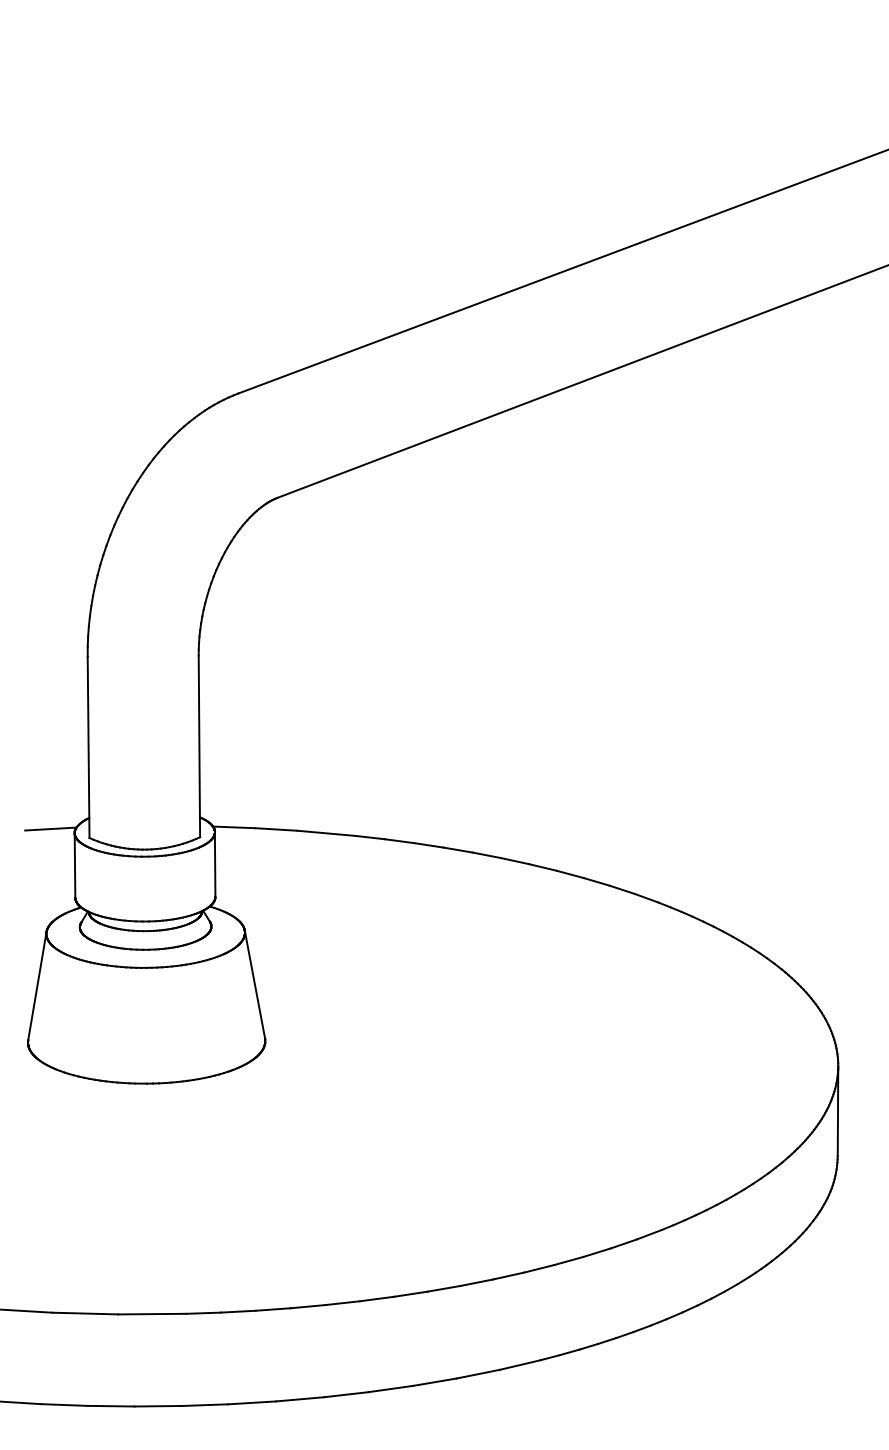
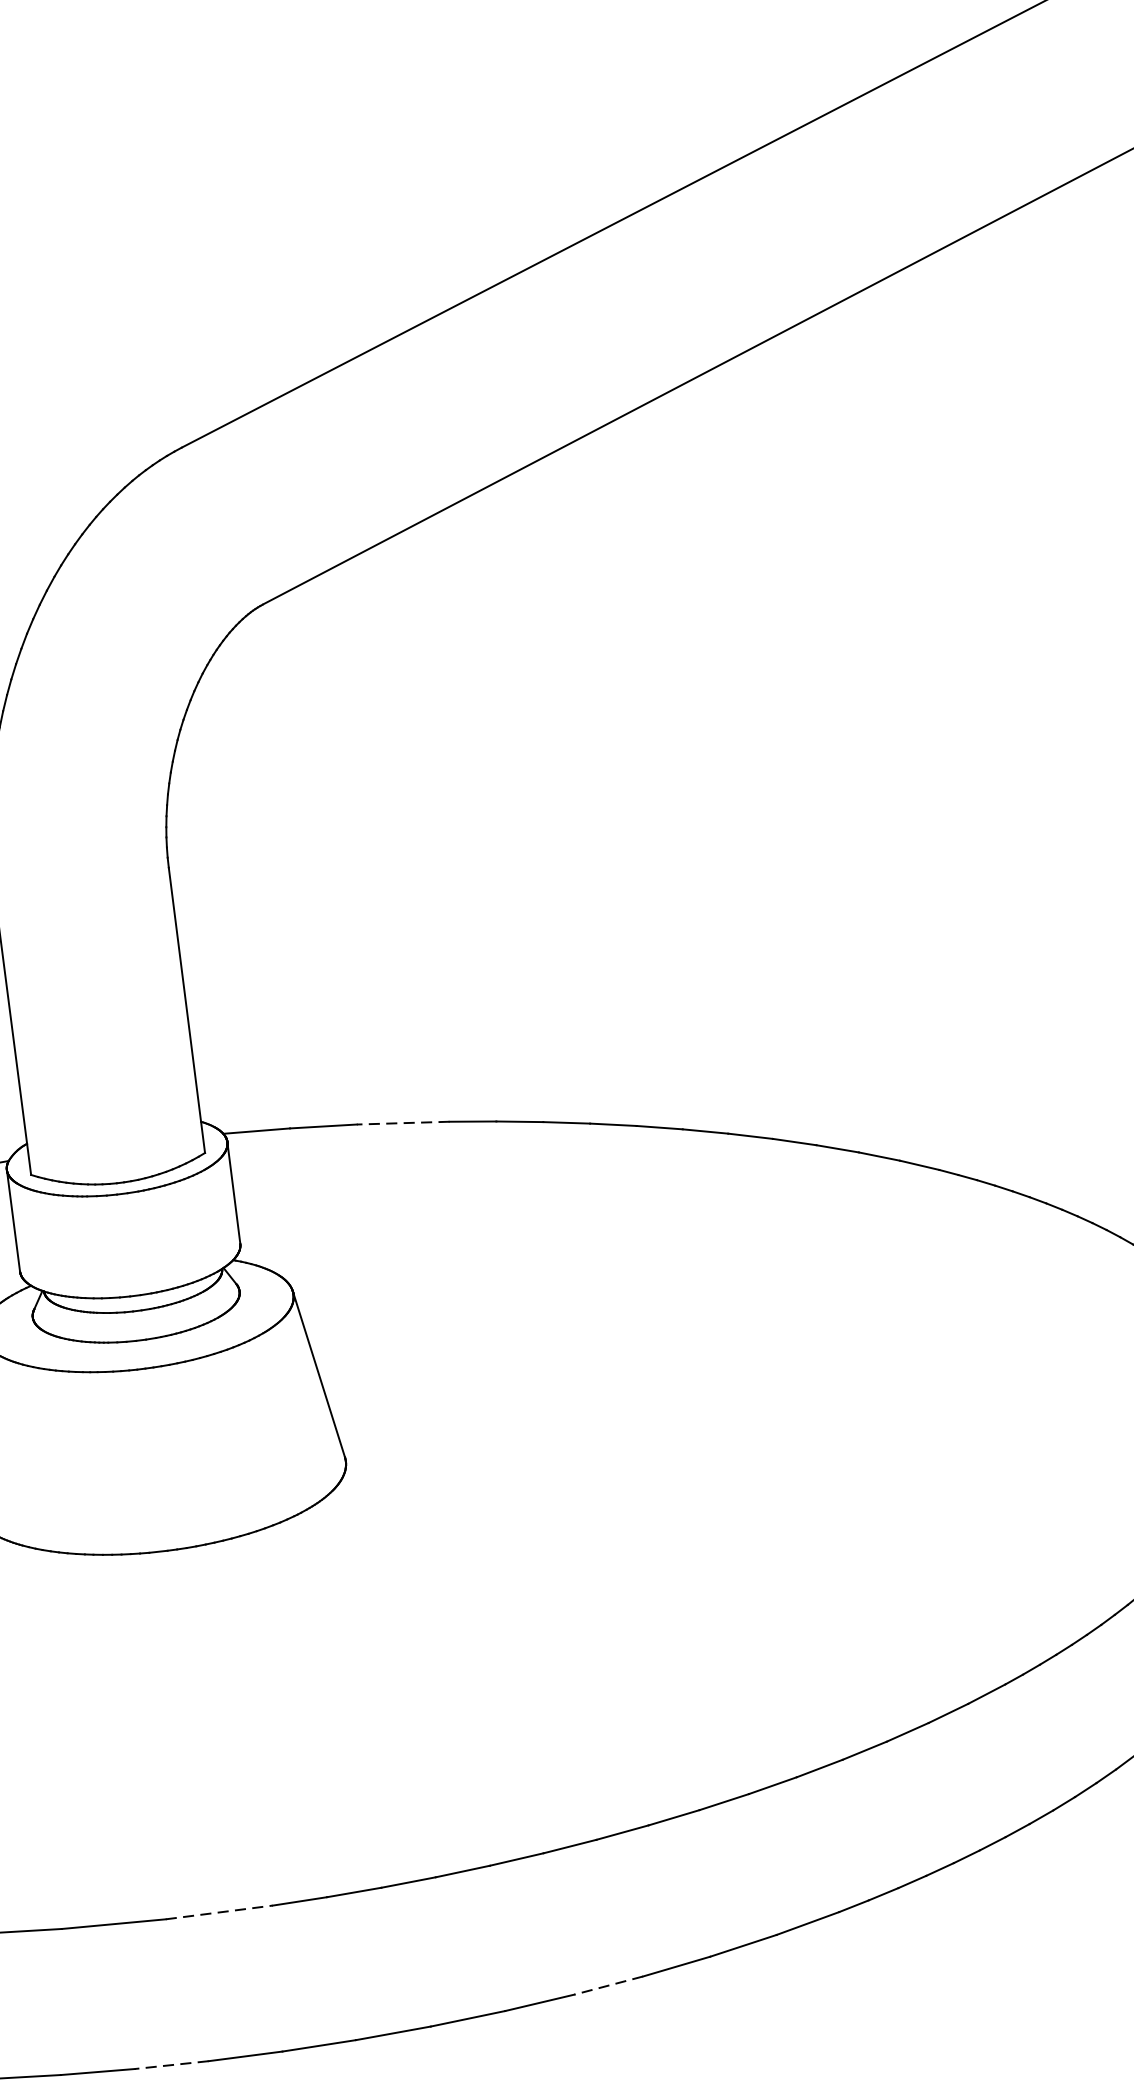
line: (325, 833) -> (401, 1123), solid -> dashed
line: (152, 1314) -> (219, 1913), solid -> dashed
line: (390, 1389) -> (608, 1986), solid -> dashed
line: (110, 1406) -> (170, 2065), solid -> dashed

